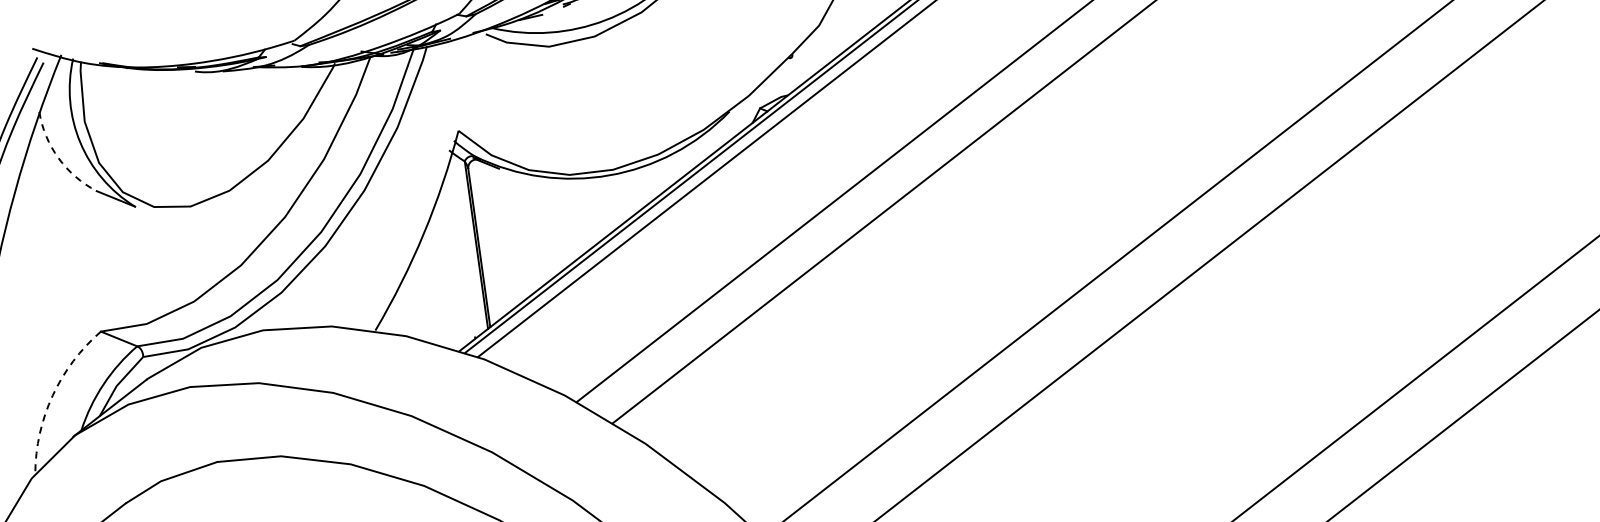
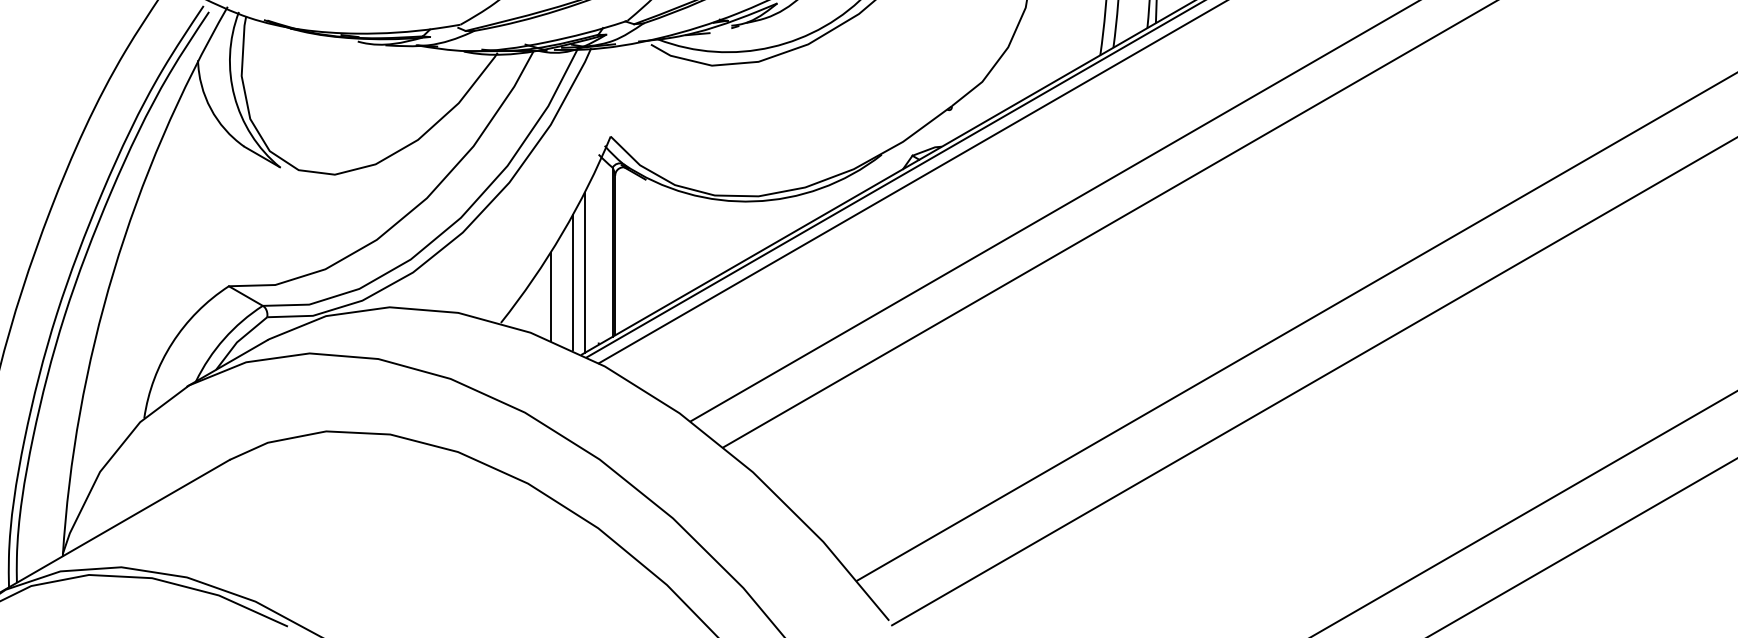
arc: (58, 158) -> (210, 108), dashed -> solid
line: (451, 269) -> (584, 272), added
line: (440, 280) -> (572, 282), added
line: (420, 297) -> (550, 296), added
arc: (52, 396) -> (172, 343), dashed -> solid

